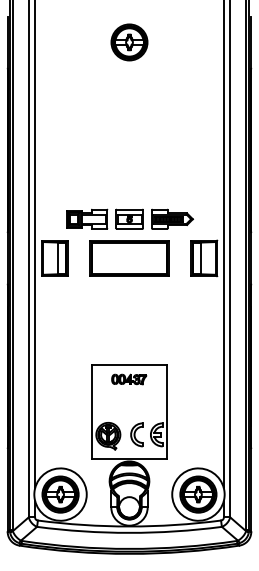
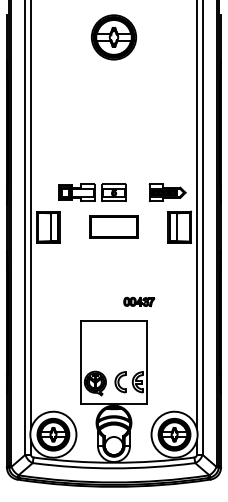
part: (129, 42) -> (114, 37), size x1.4
part: (172, 218) -> (167, 192), moved
part: (129, 258) -> (114, 227), size x0.7
part: (129, 379) -> (139, 301), moved

